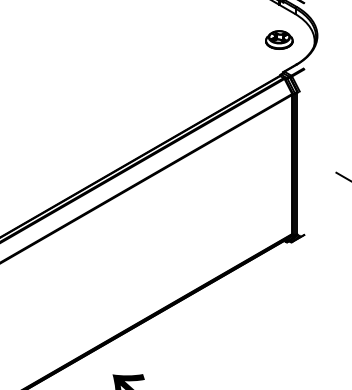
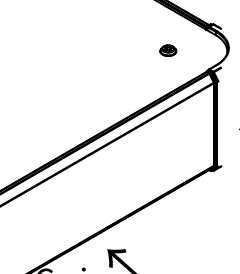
part: (279, 39) -> (168, 50), moved

